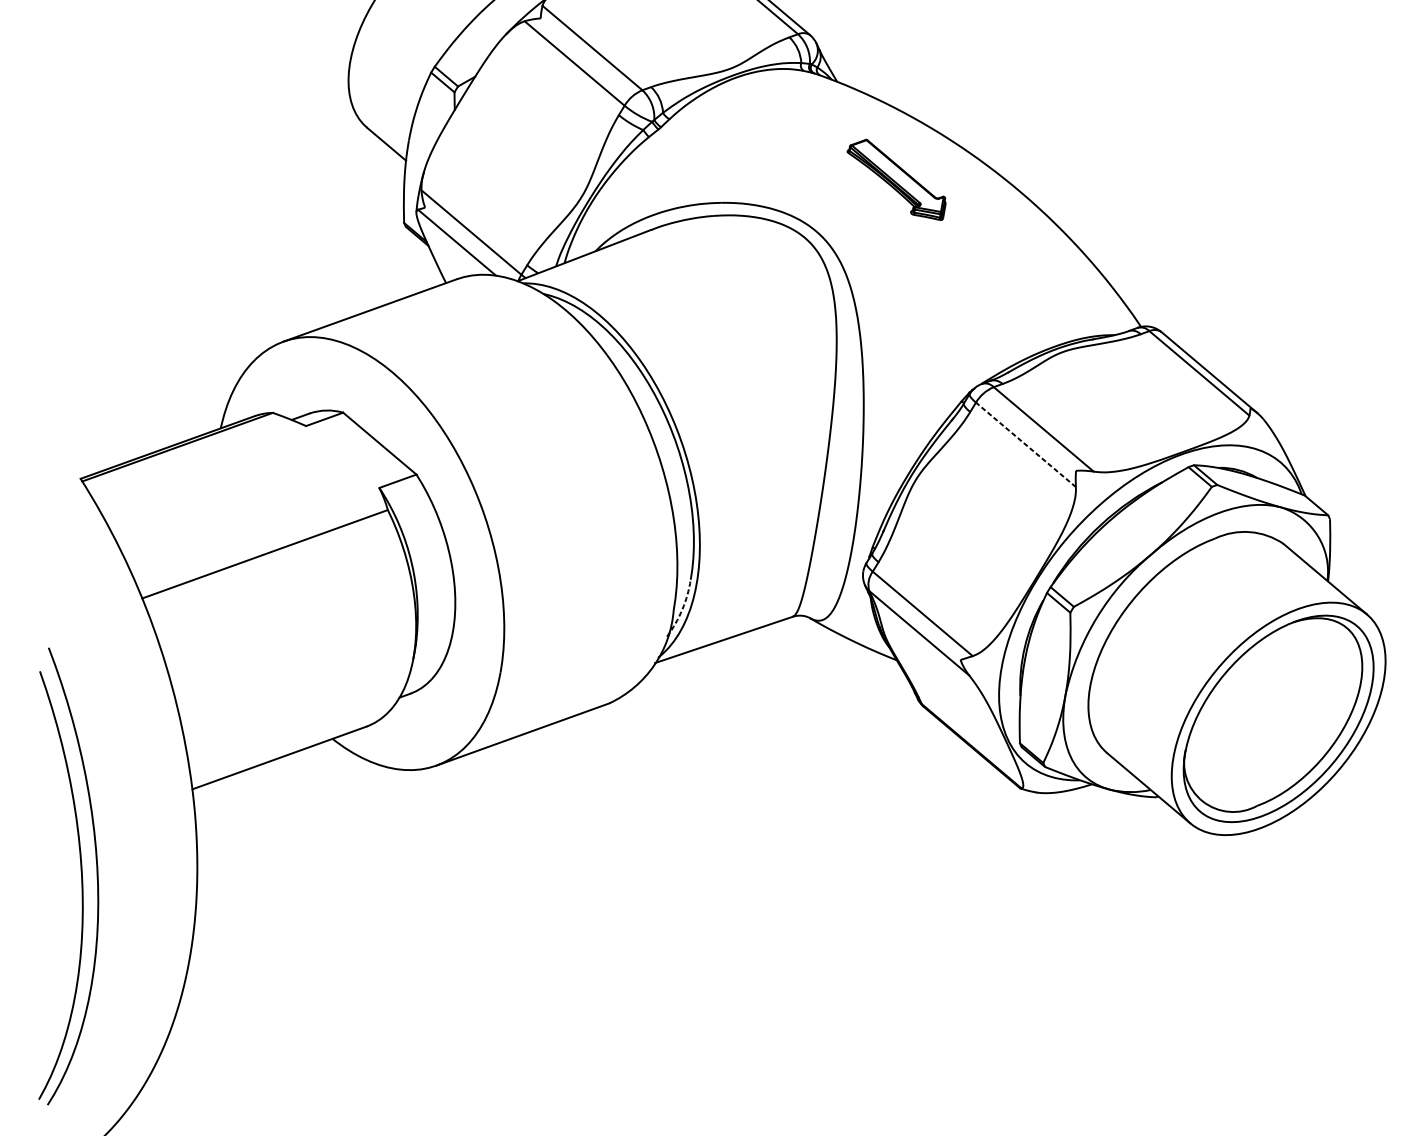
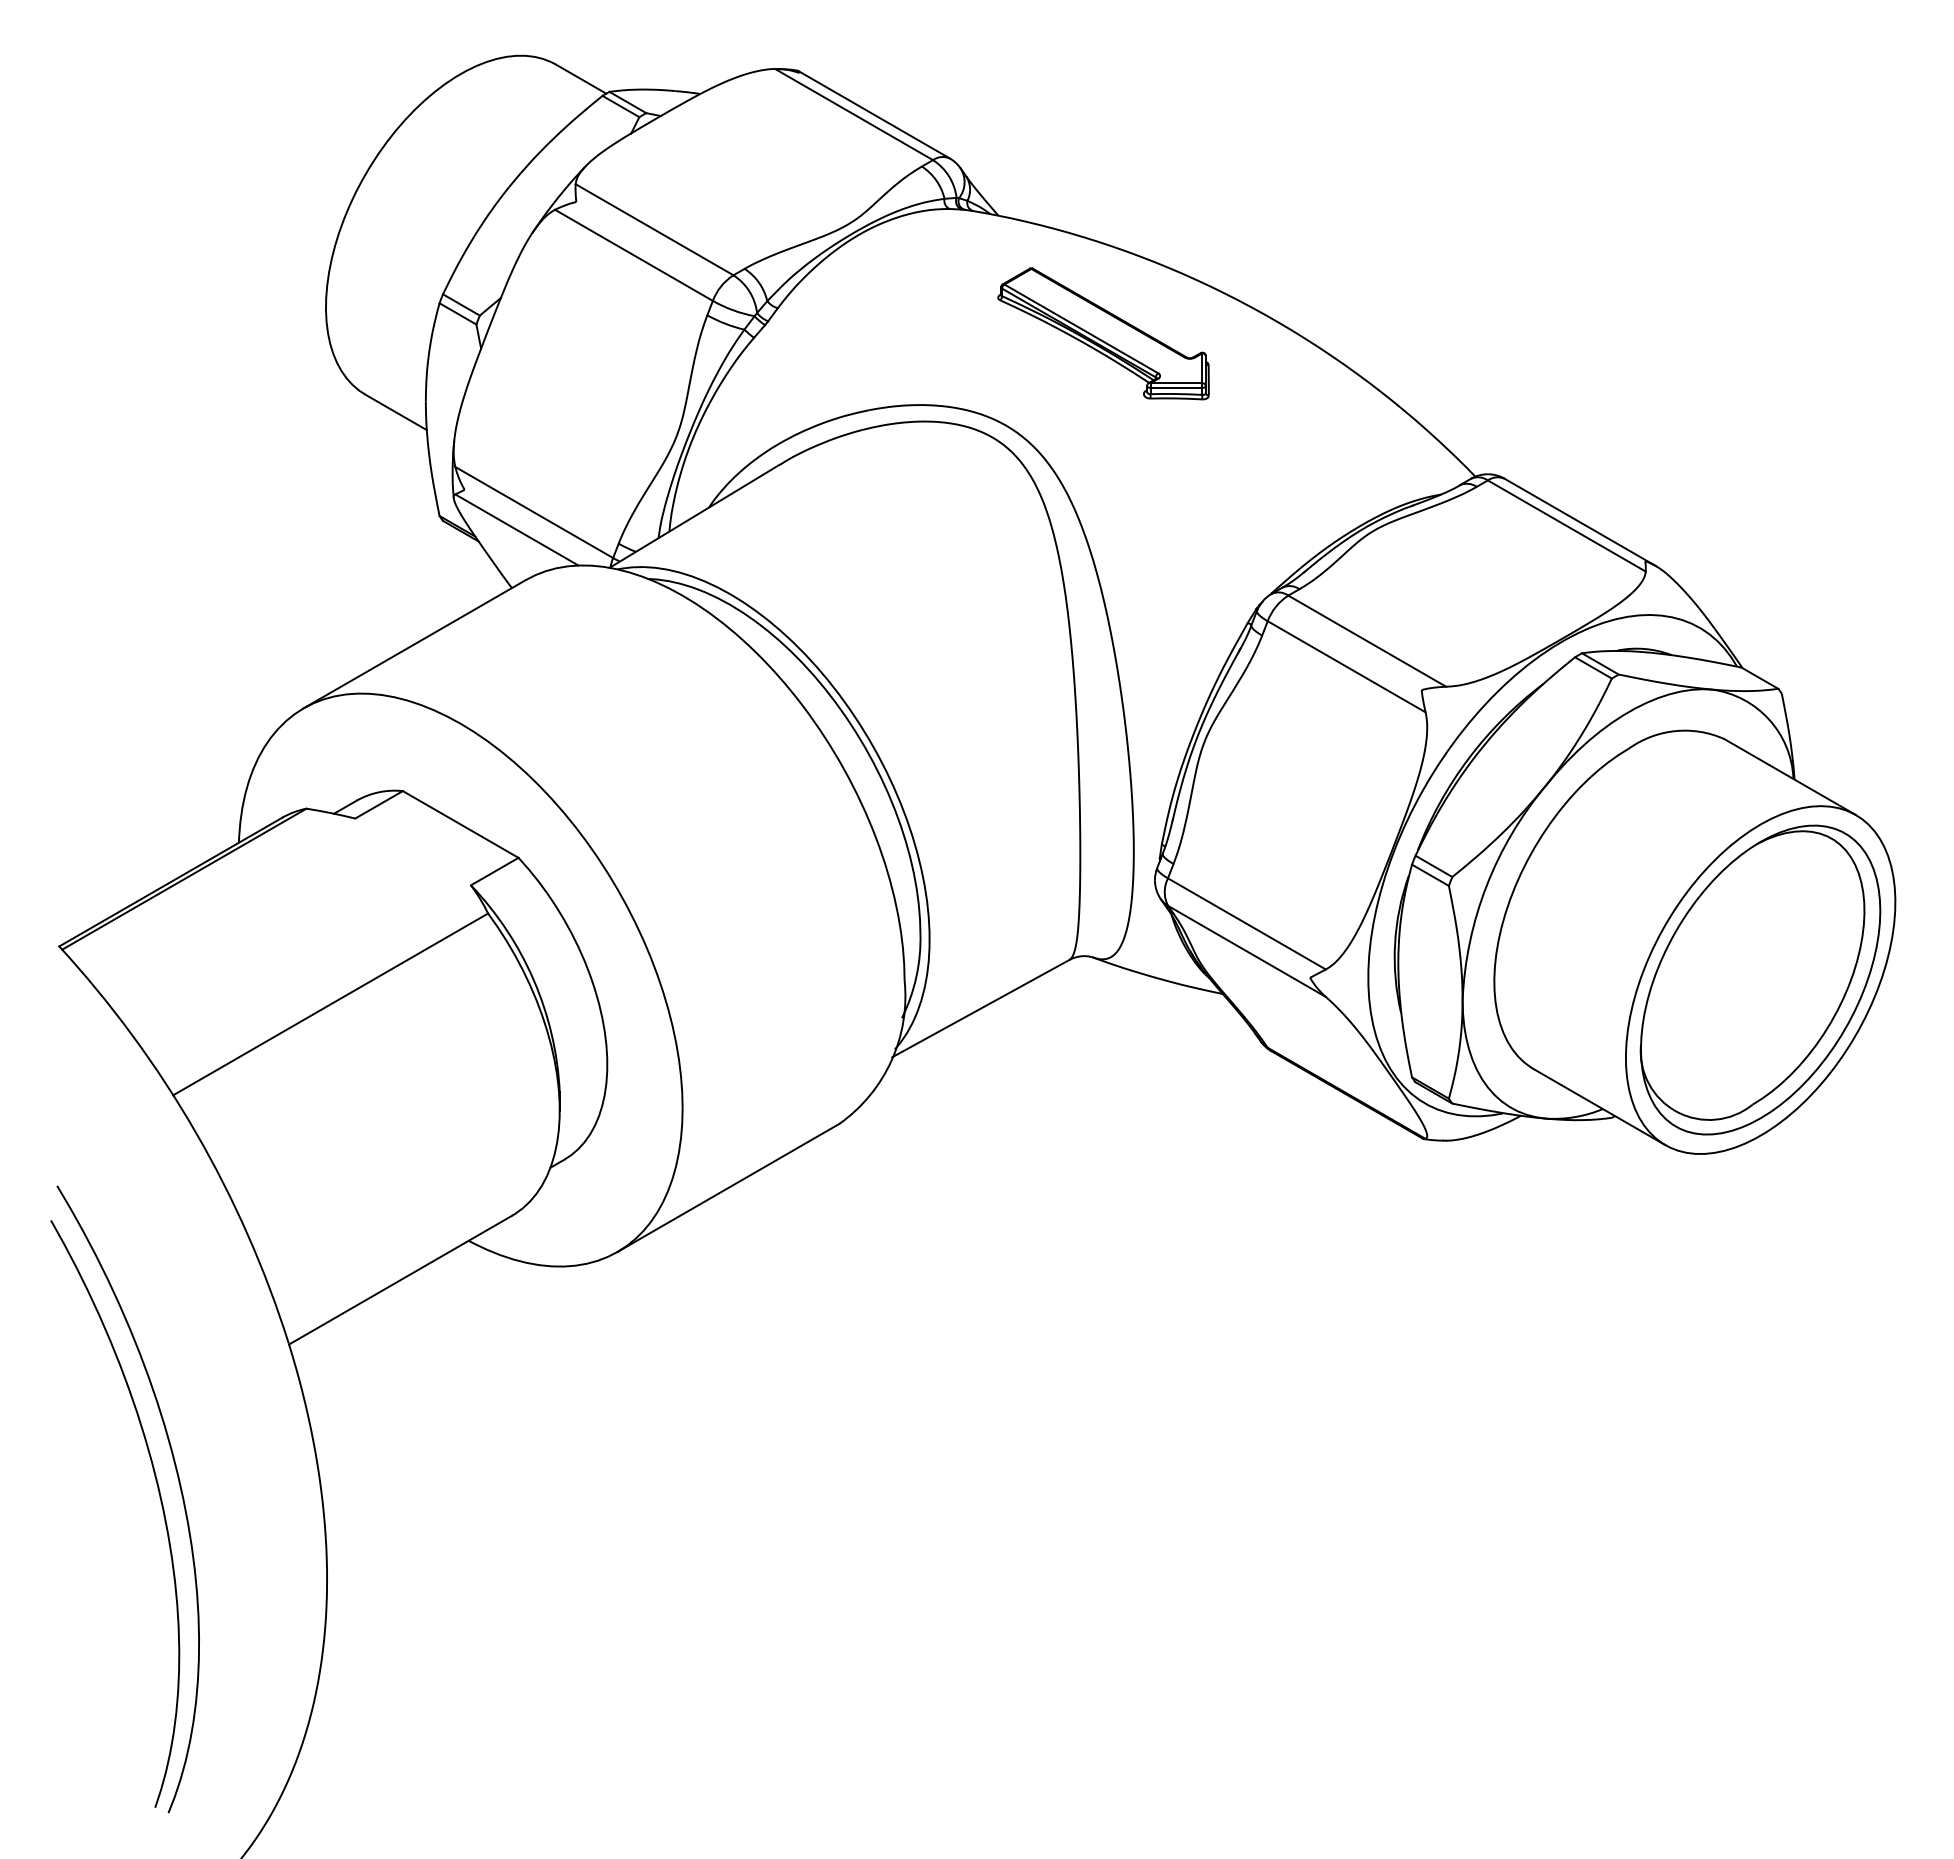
part: (896, 178) -> (1103, 333), size x1.43
line: (1025, 444) -> (1346, 666), dashed -> solid
arc: (682, 609) -> (916, 977), dashed -> solid

